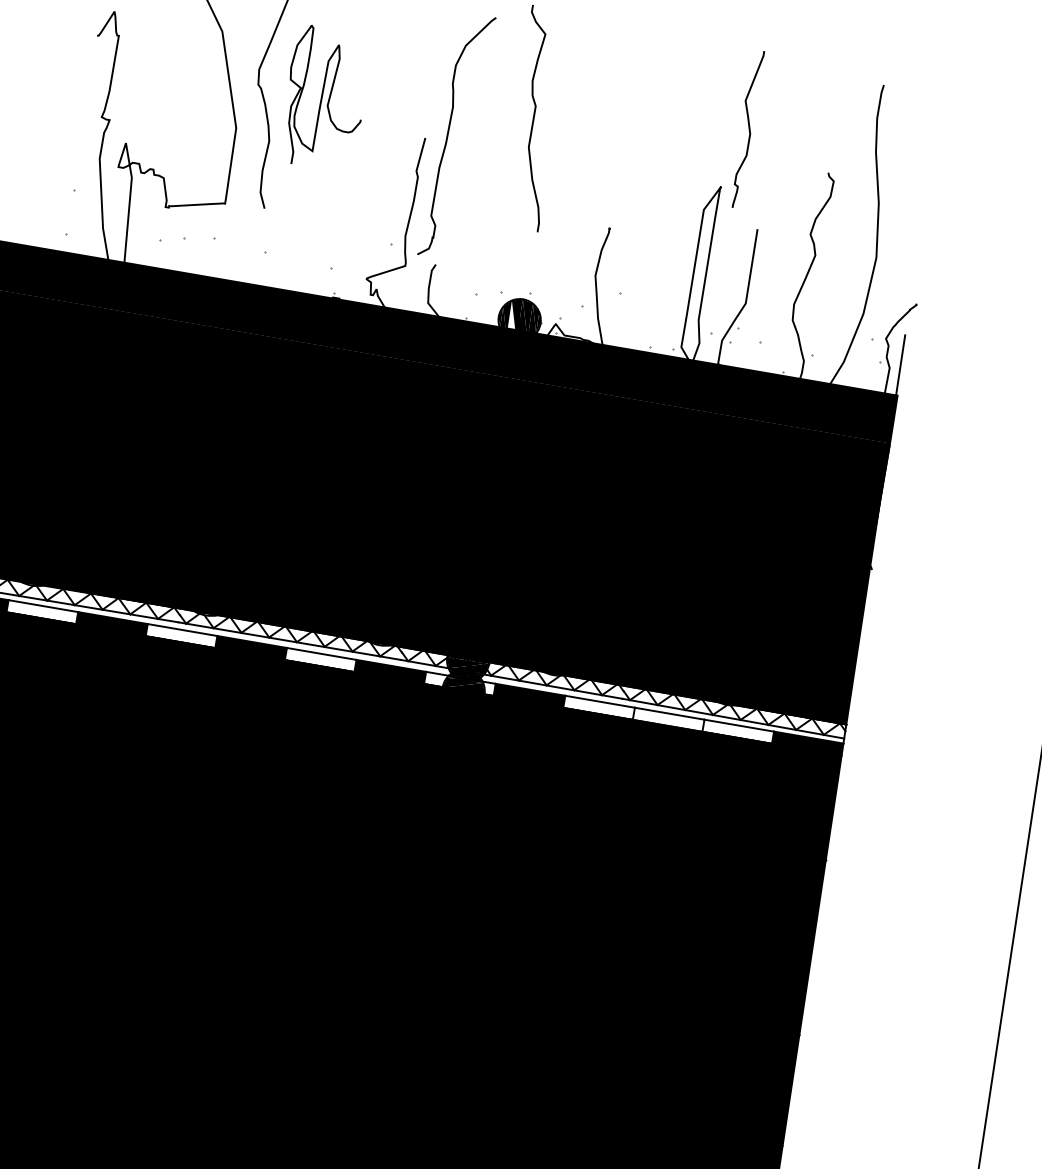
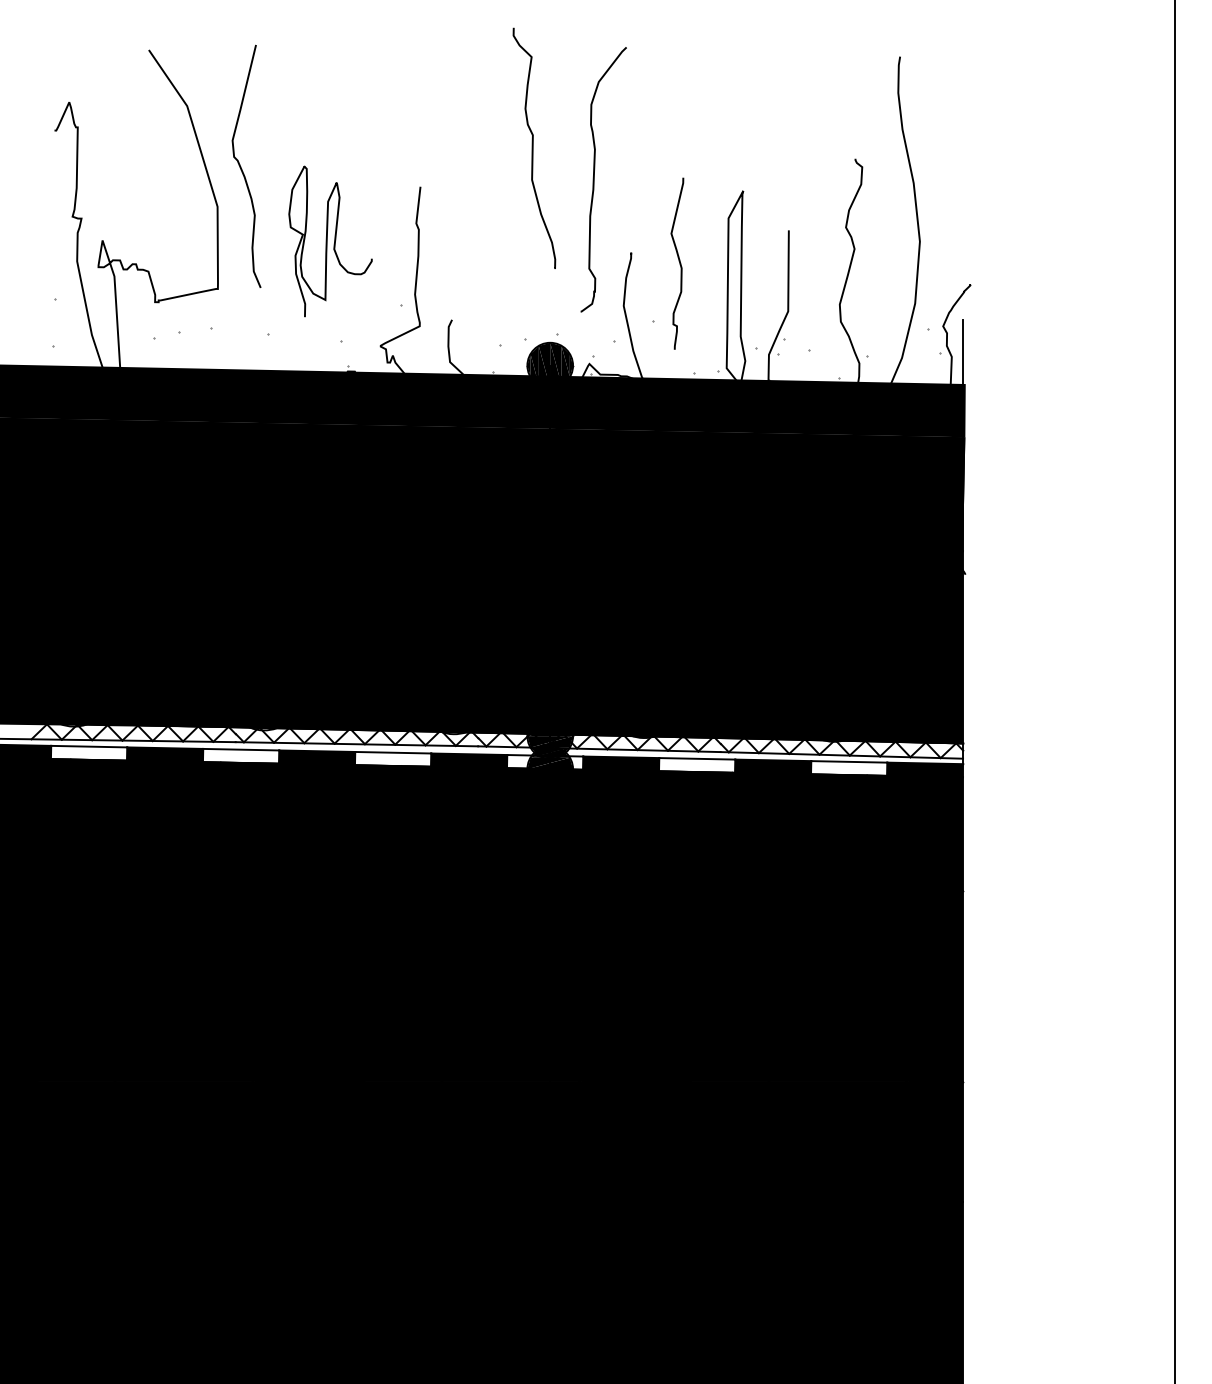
curve: (322, 97) -> (327, 241), moved
curve: (748, 129) -> (679, 263), moved
curve: (448, 134) -> (594, 179), moved
fill: (514, 321) -> (544, 367), added
fill: (669, 719) -> (773, 766), added

